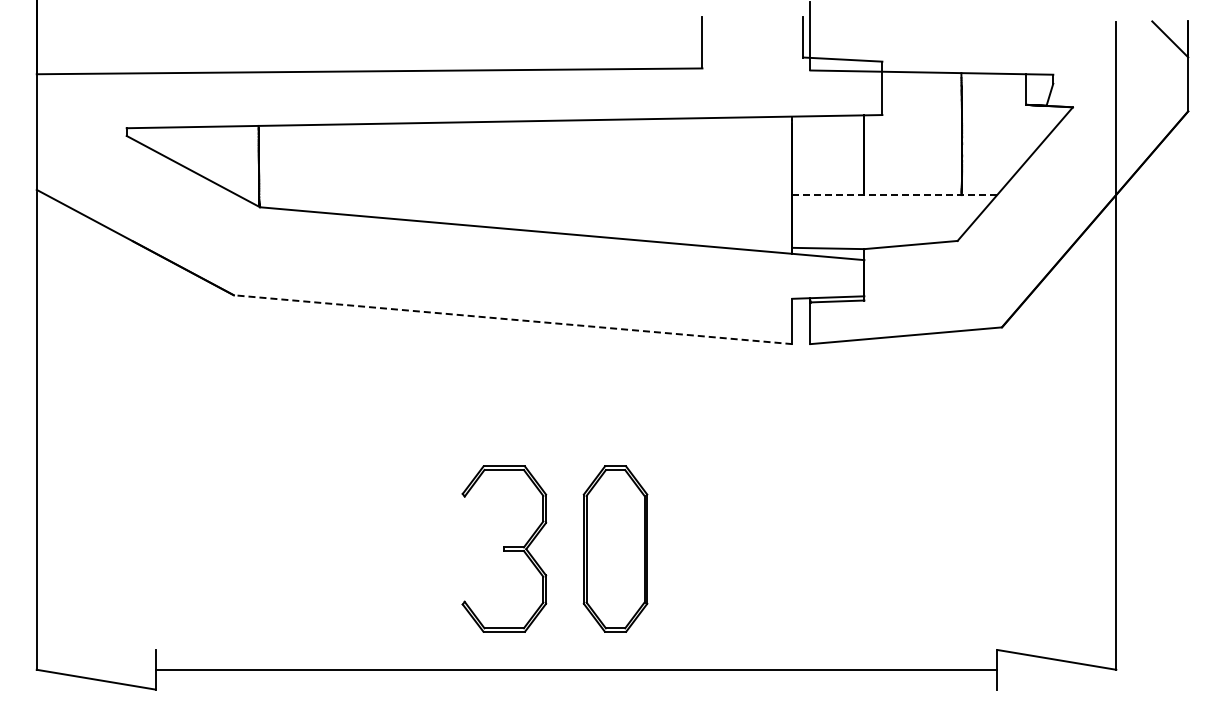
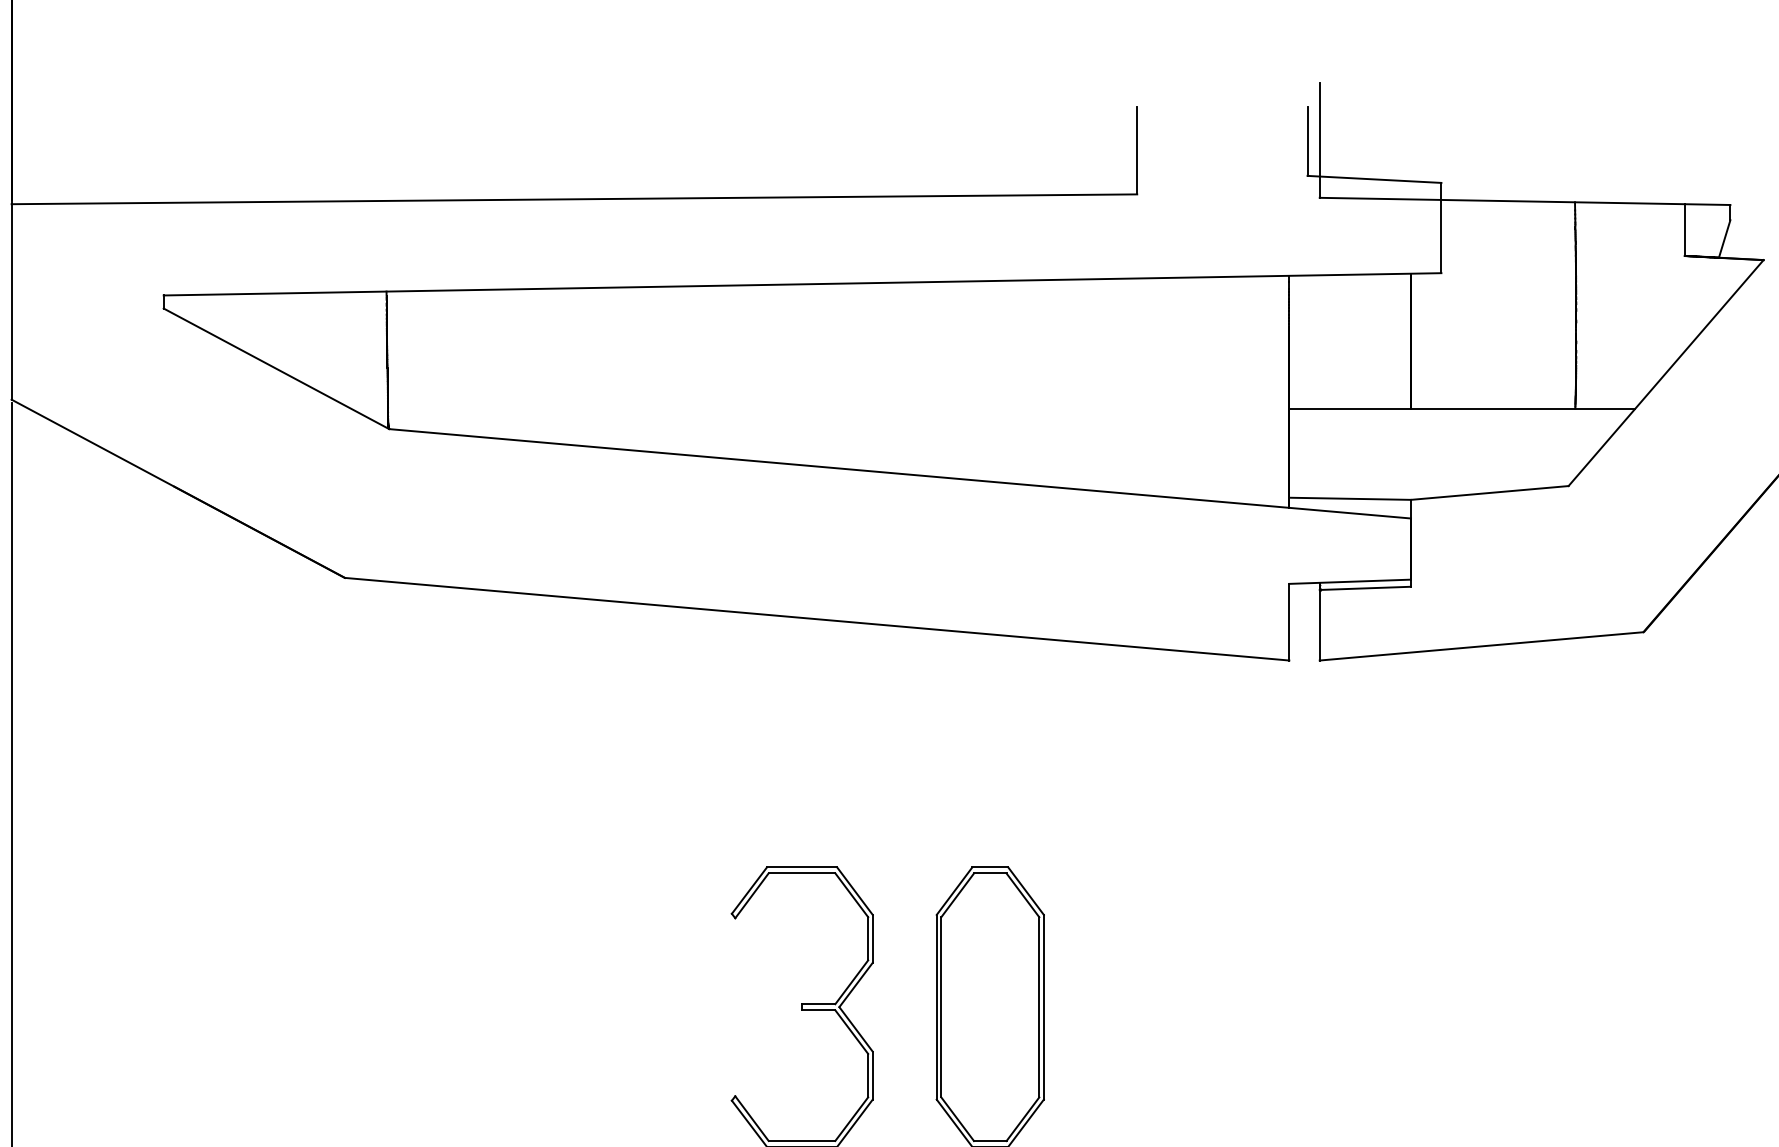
line: (895, 195) -> (1463, 409), dashed -> solid
line: (512, 319) -> (816, 618), dashed -> solid

